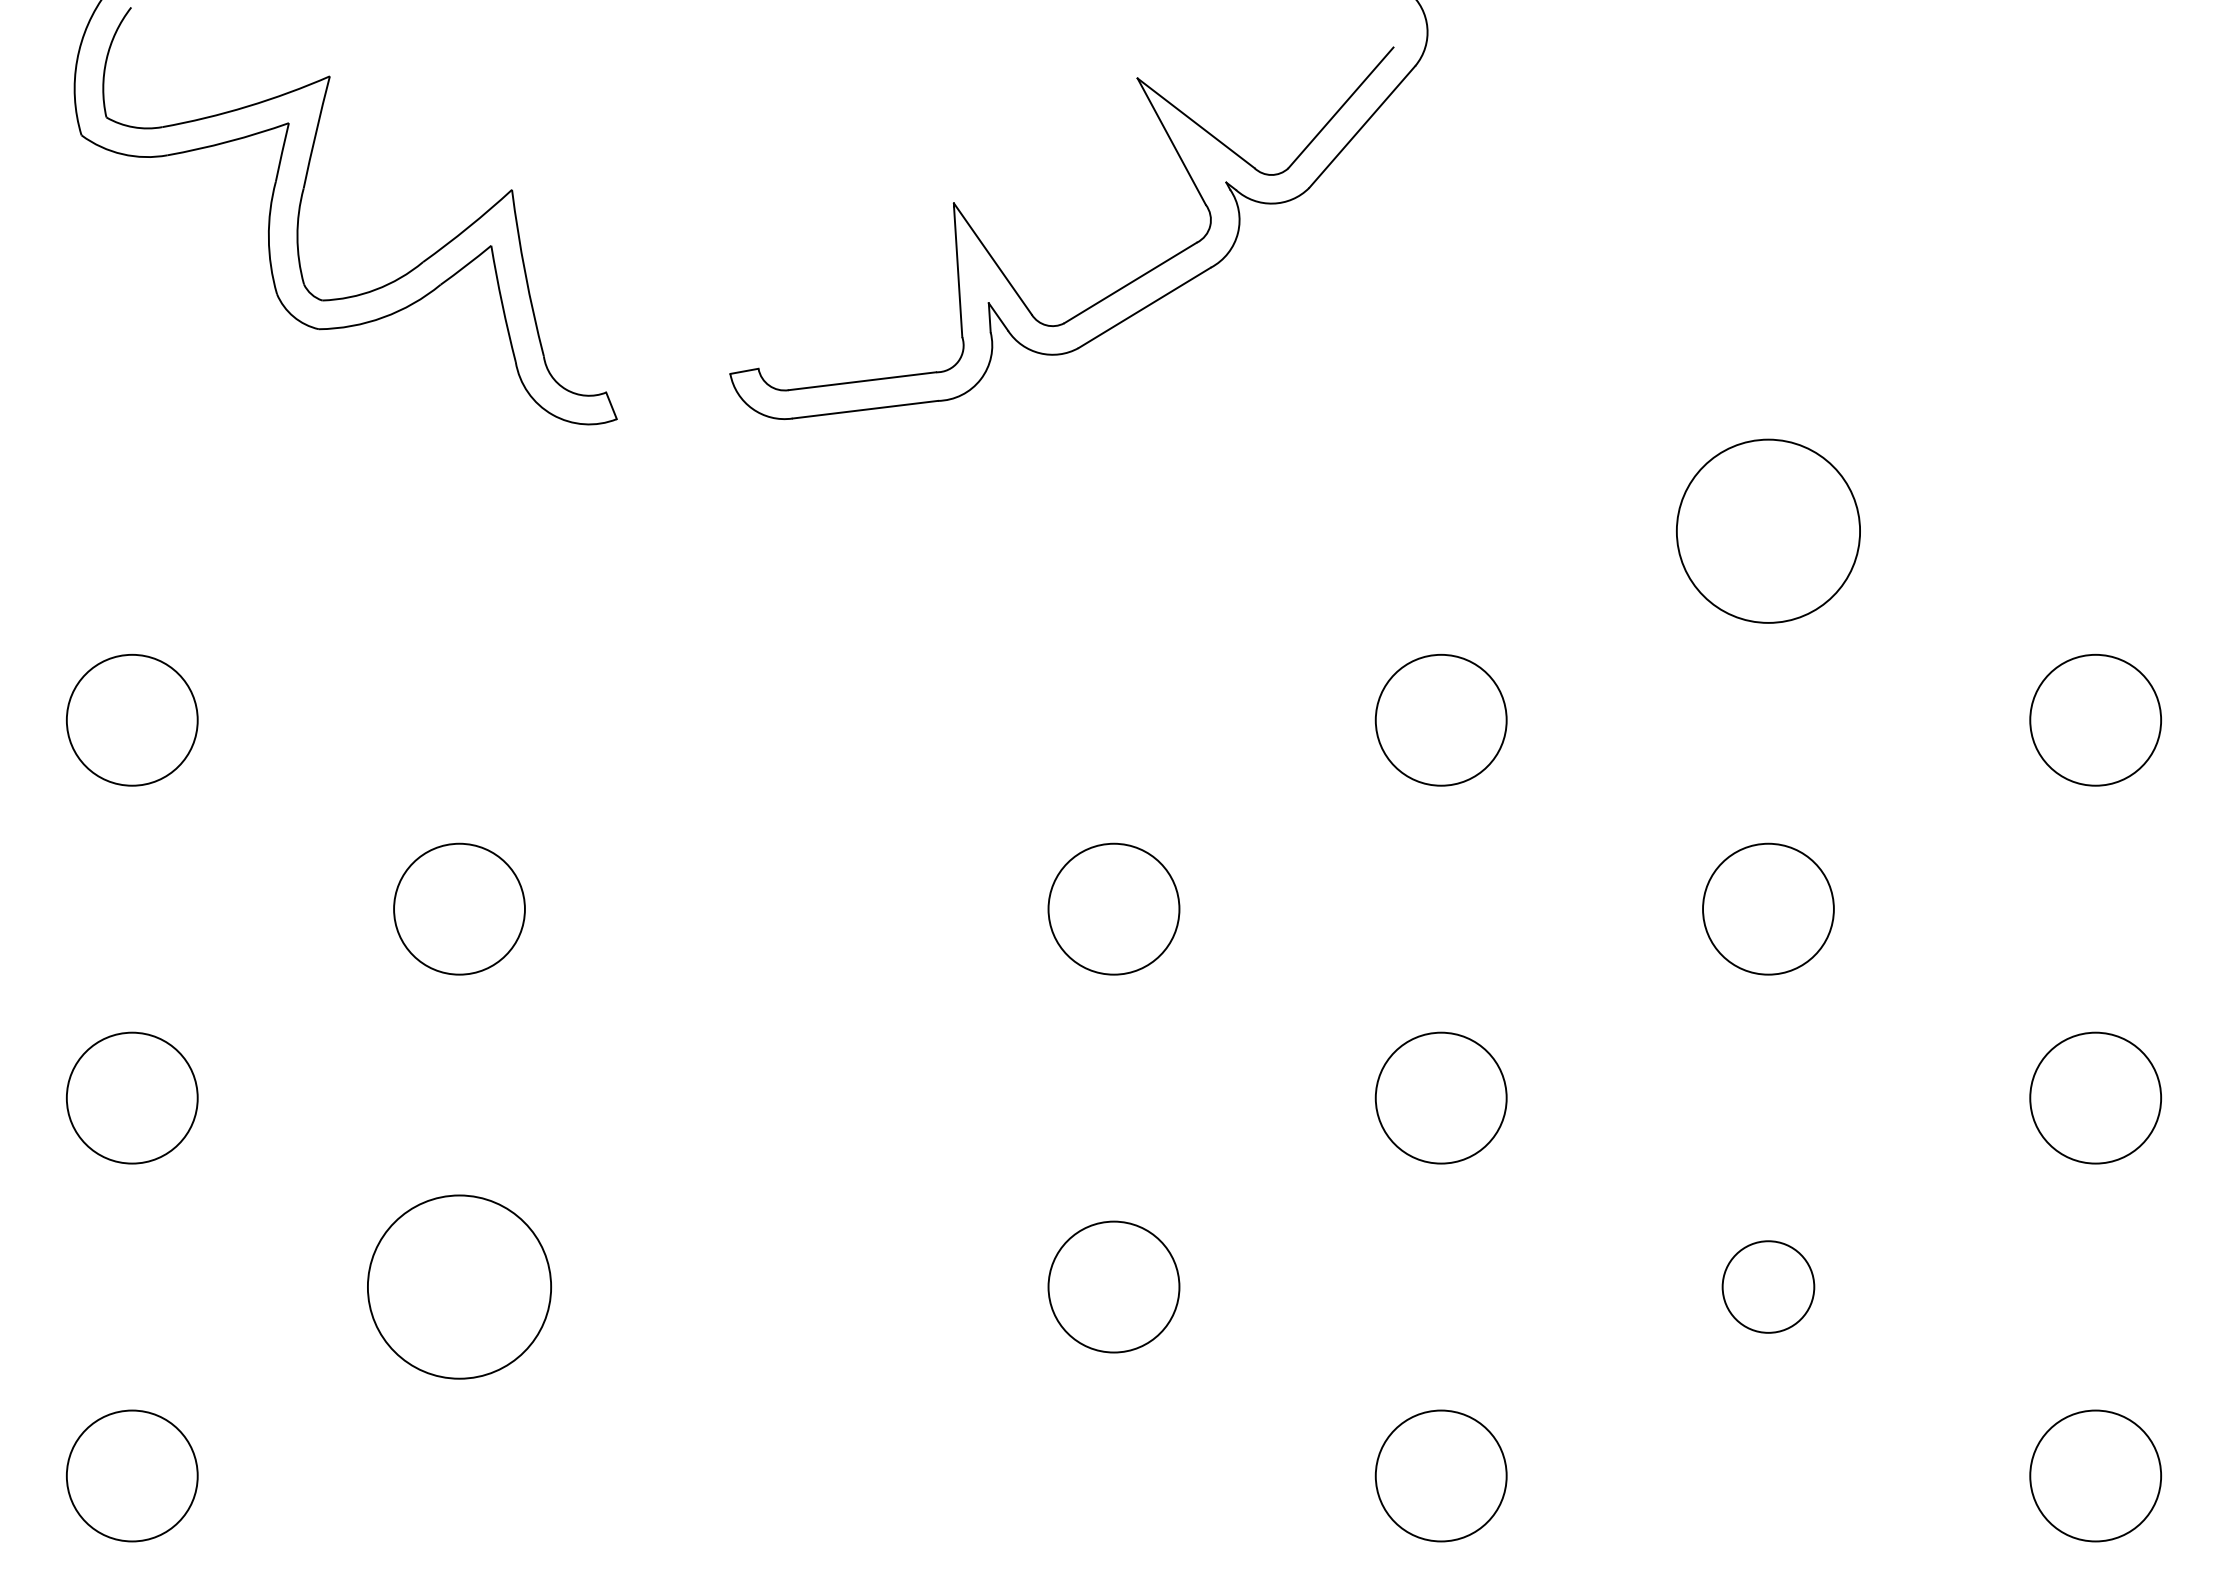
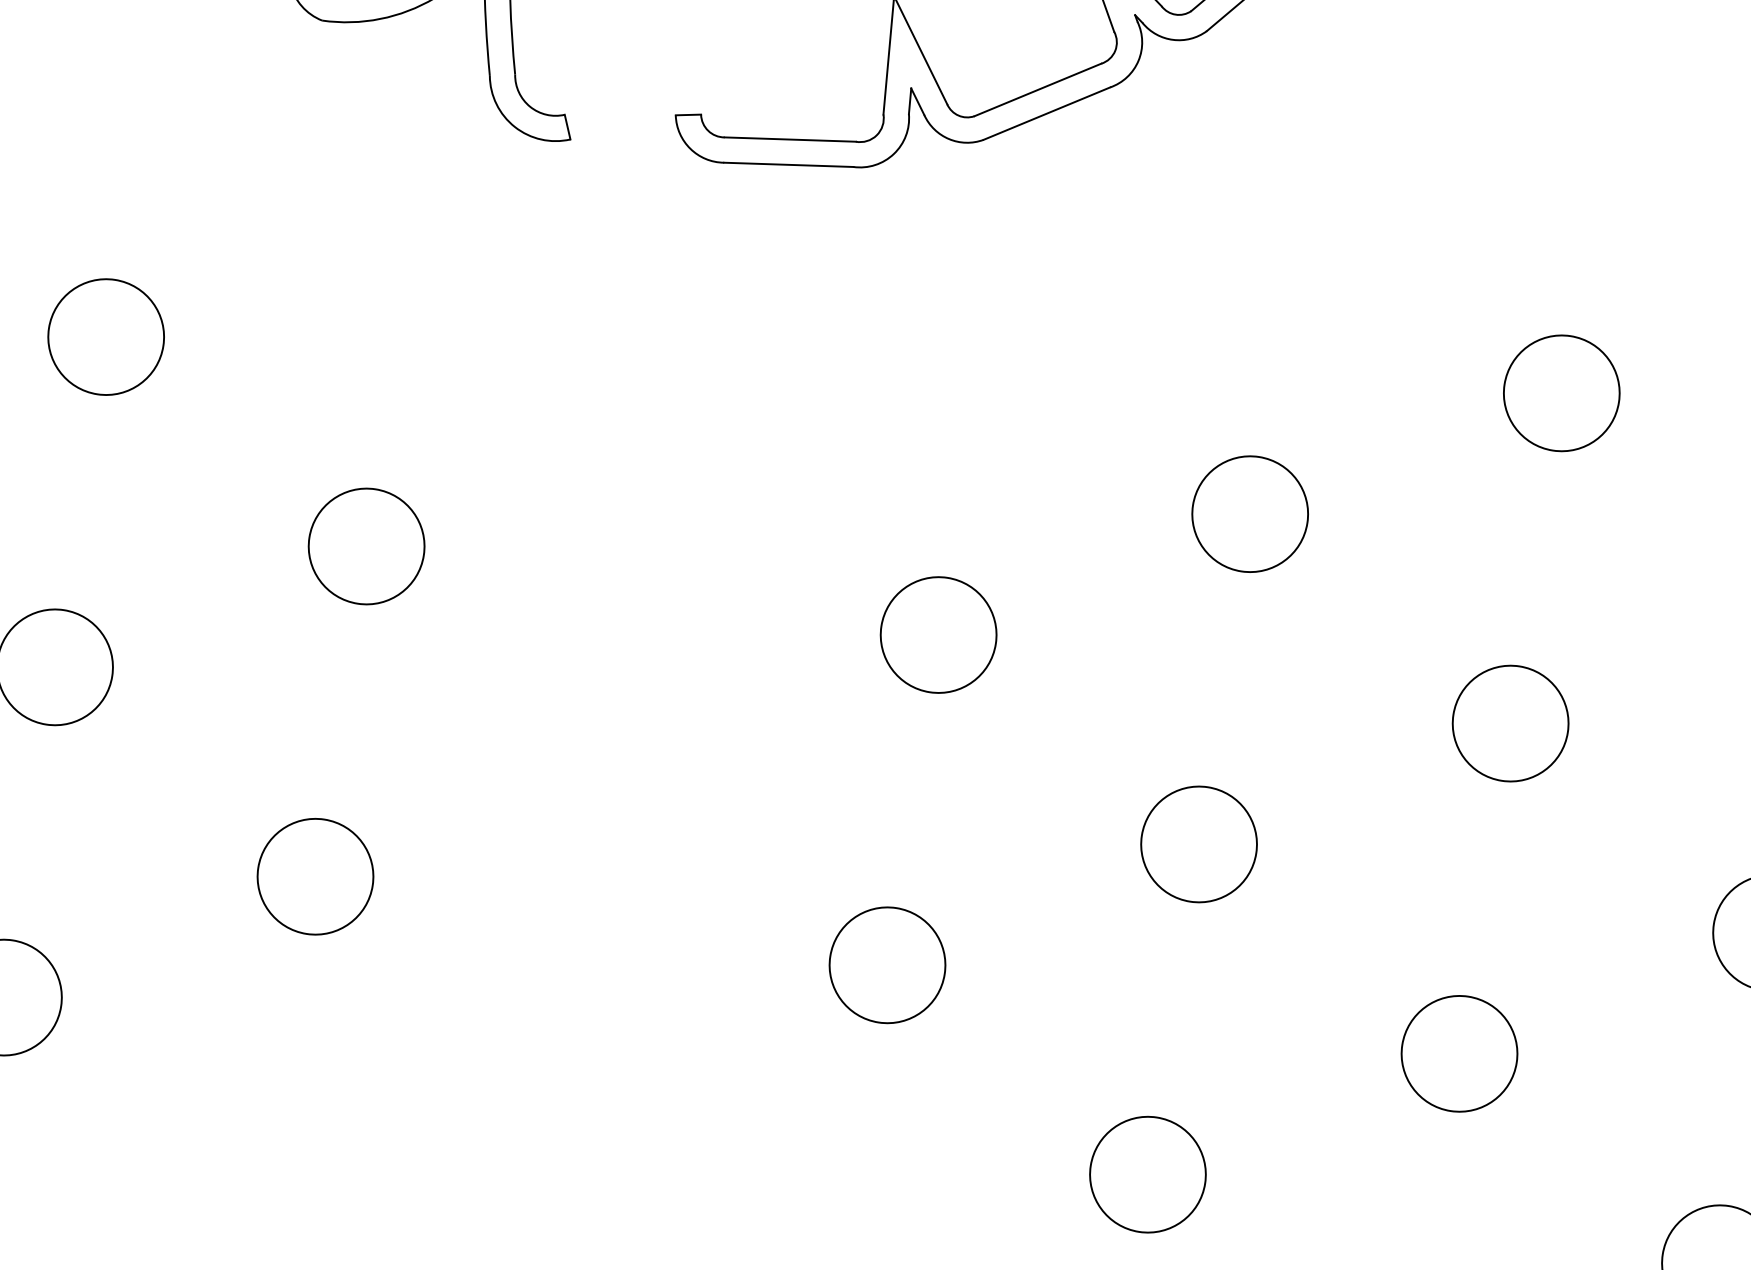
circle: (1768, 531) -> (1561, 393), size x0.71
circle: (459, 1286) -> (315, 876), size x0.71
circle: (1768, 1286) -> (1459, 1053), size x1.43

